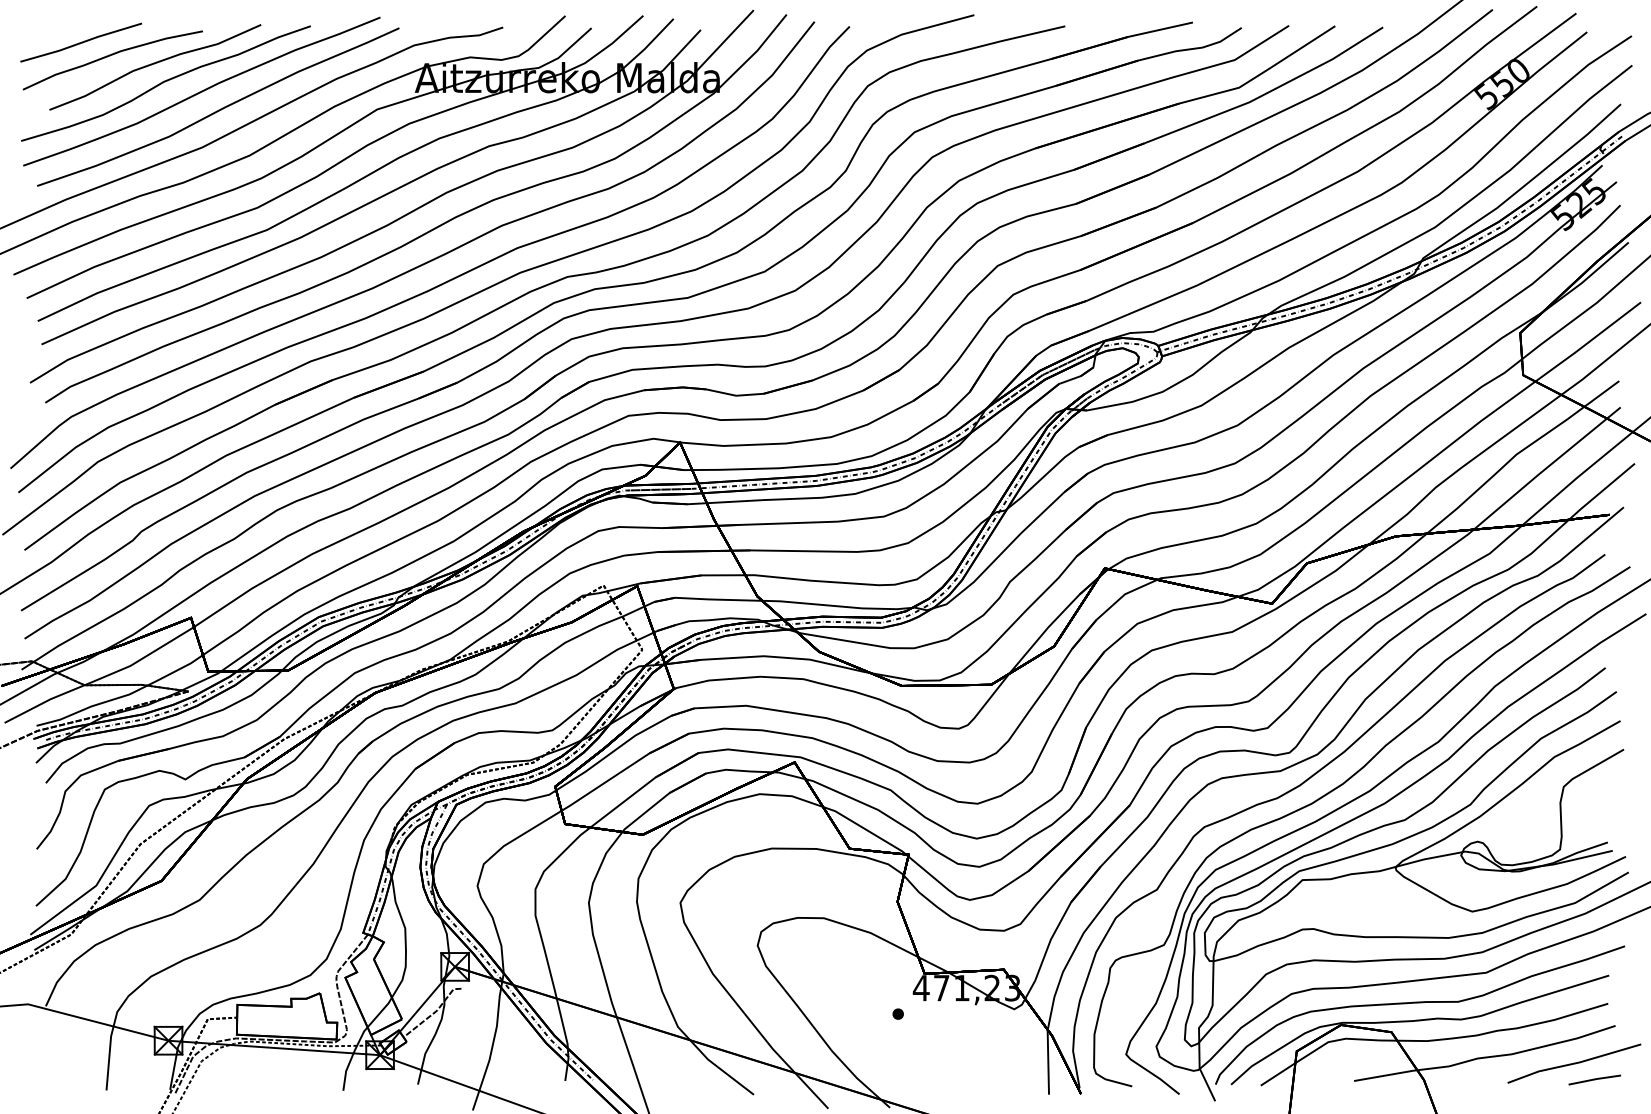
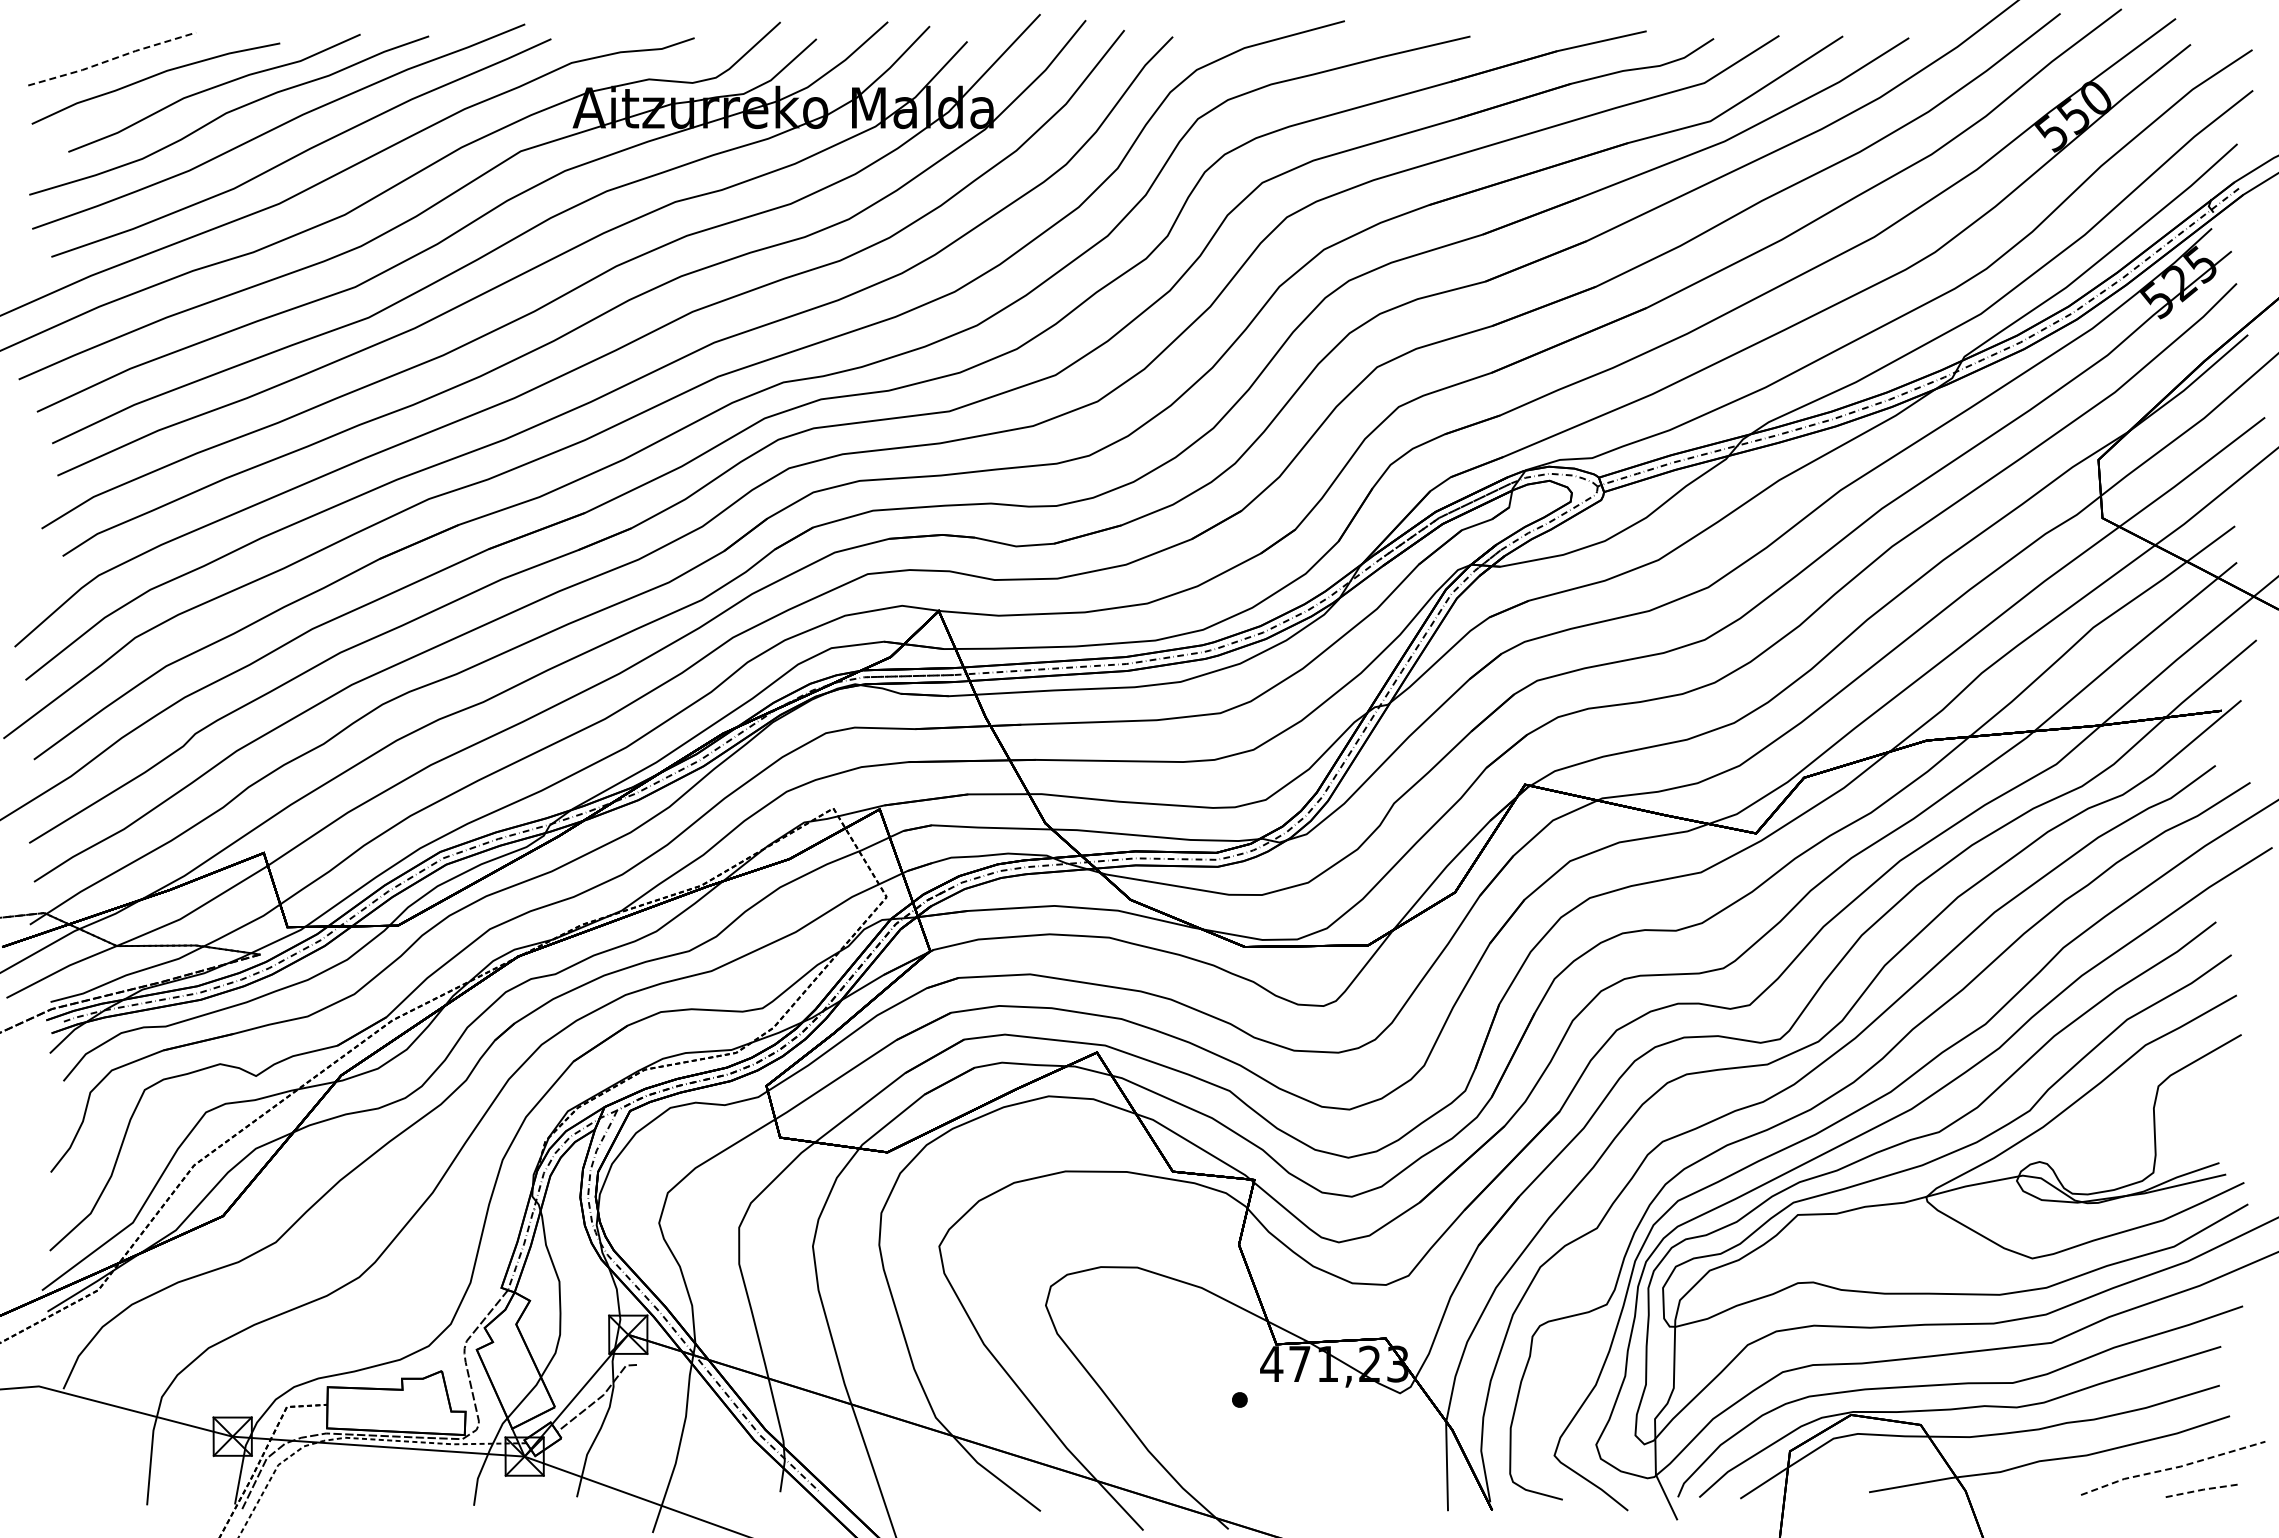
line: (81, 42) -> (112, 59), solid -> dashed
line: (1574, 1063) -> (2173, 1468), solid -> dashed
line: (1594, 1079) -> (2201, 1489), solid -> dashed

